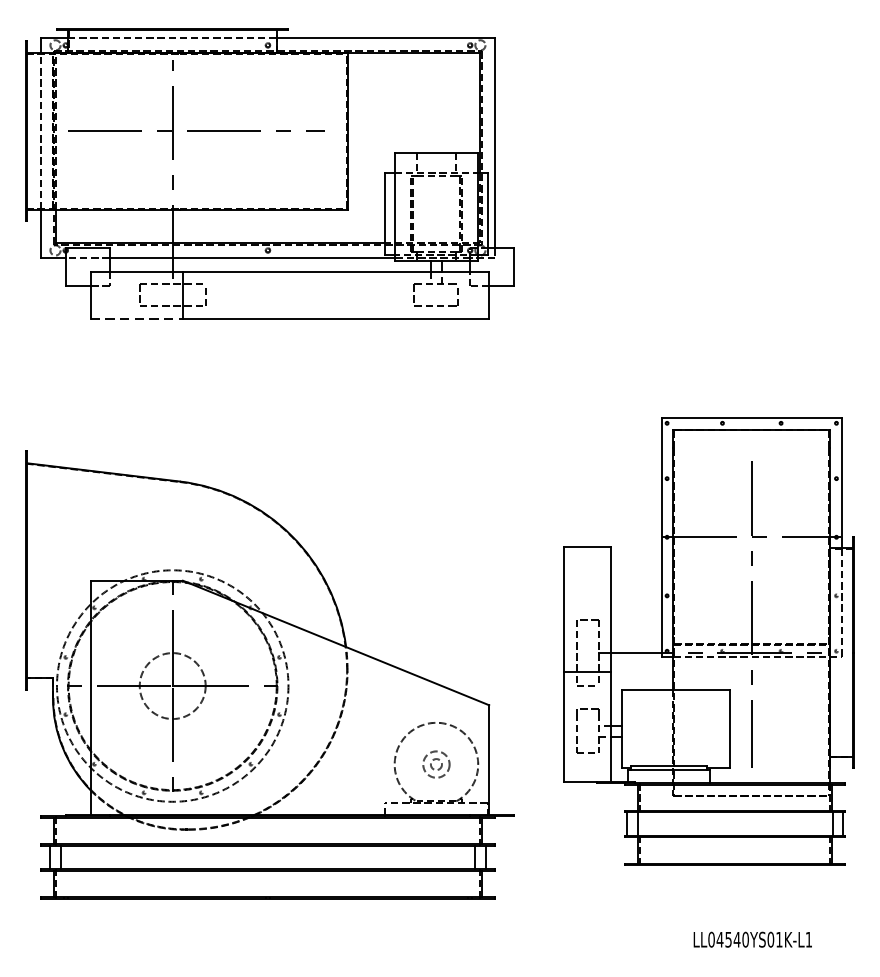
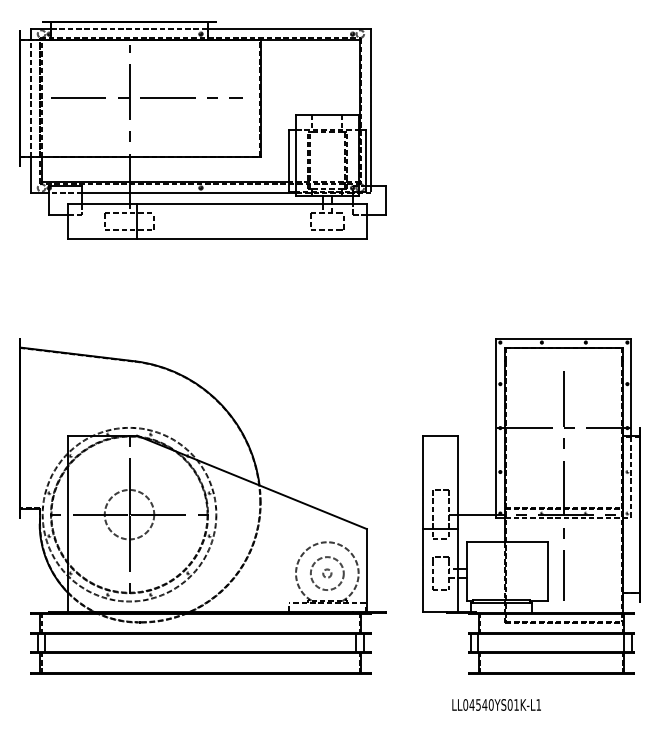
line: (136, 319) -> (102, 239), dashed -> solid
part: (708, 641) -> (531, 506), moved
circle: (435, 764) -> (326, 573), size x1.67
text: (752, 939) -> (496, 704), moved

